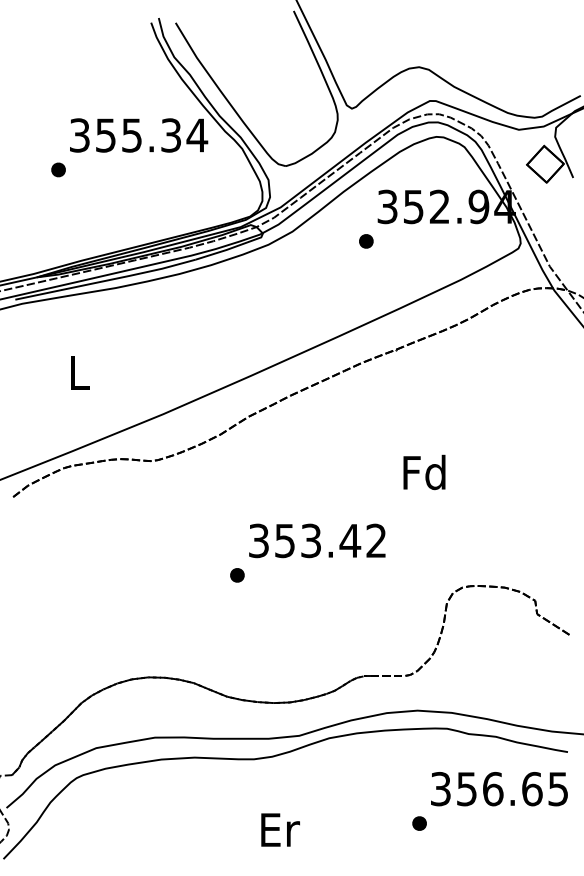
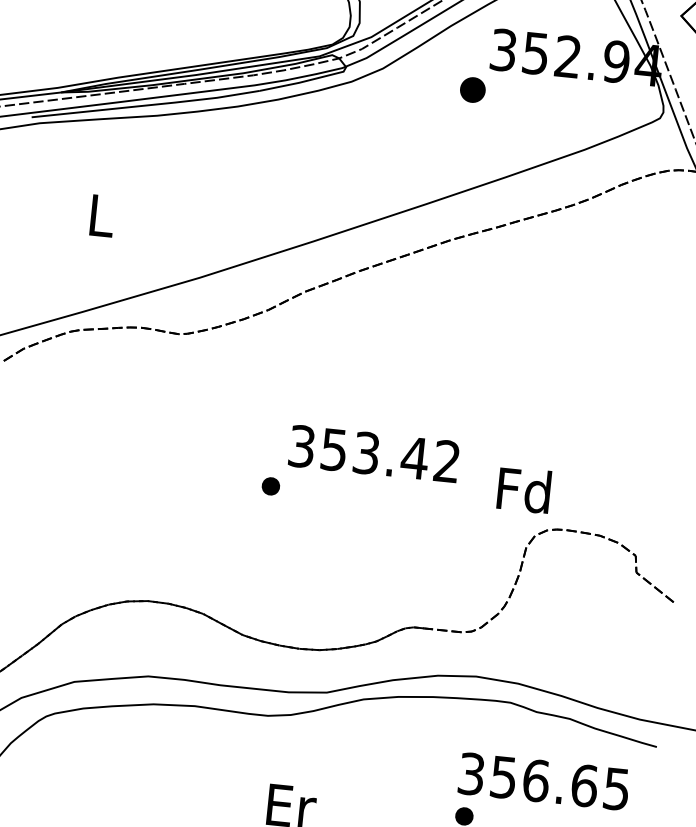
part: (366, 241) -> (473, 90), size x1.4
text: (424, 472) -> (524, 490), moved
text: (499, 789) -> (544, 782), moved

